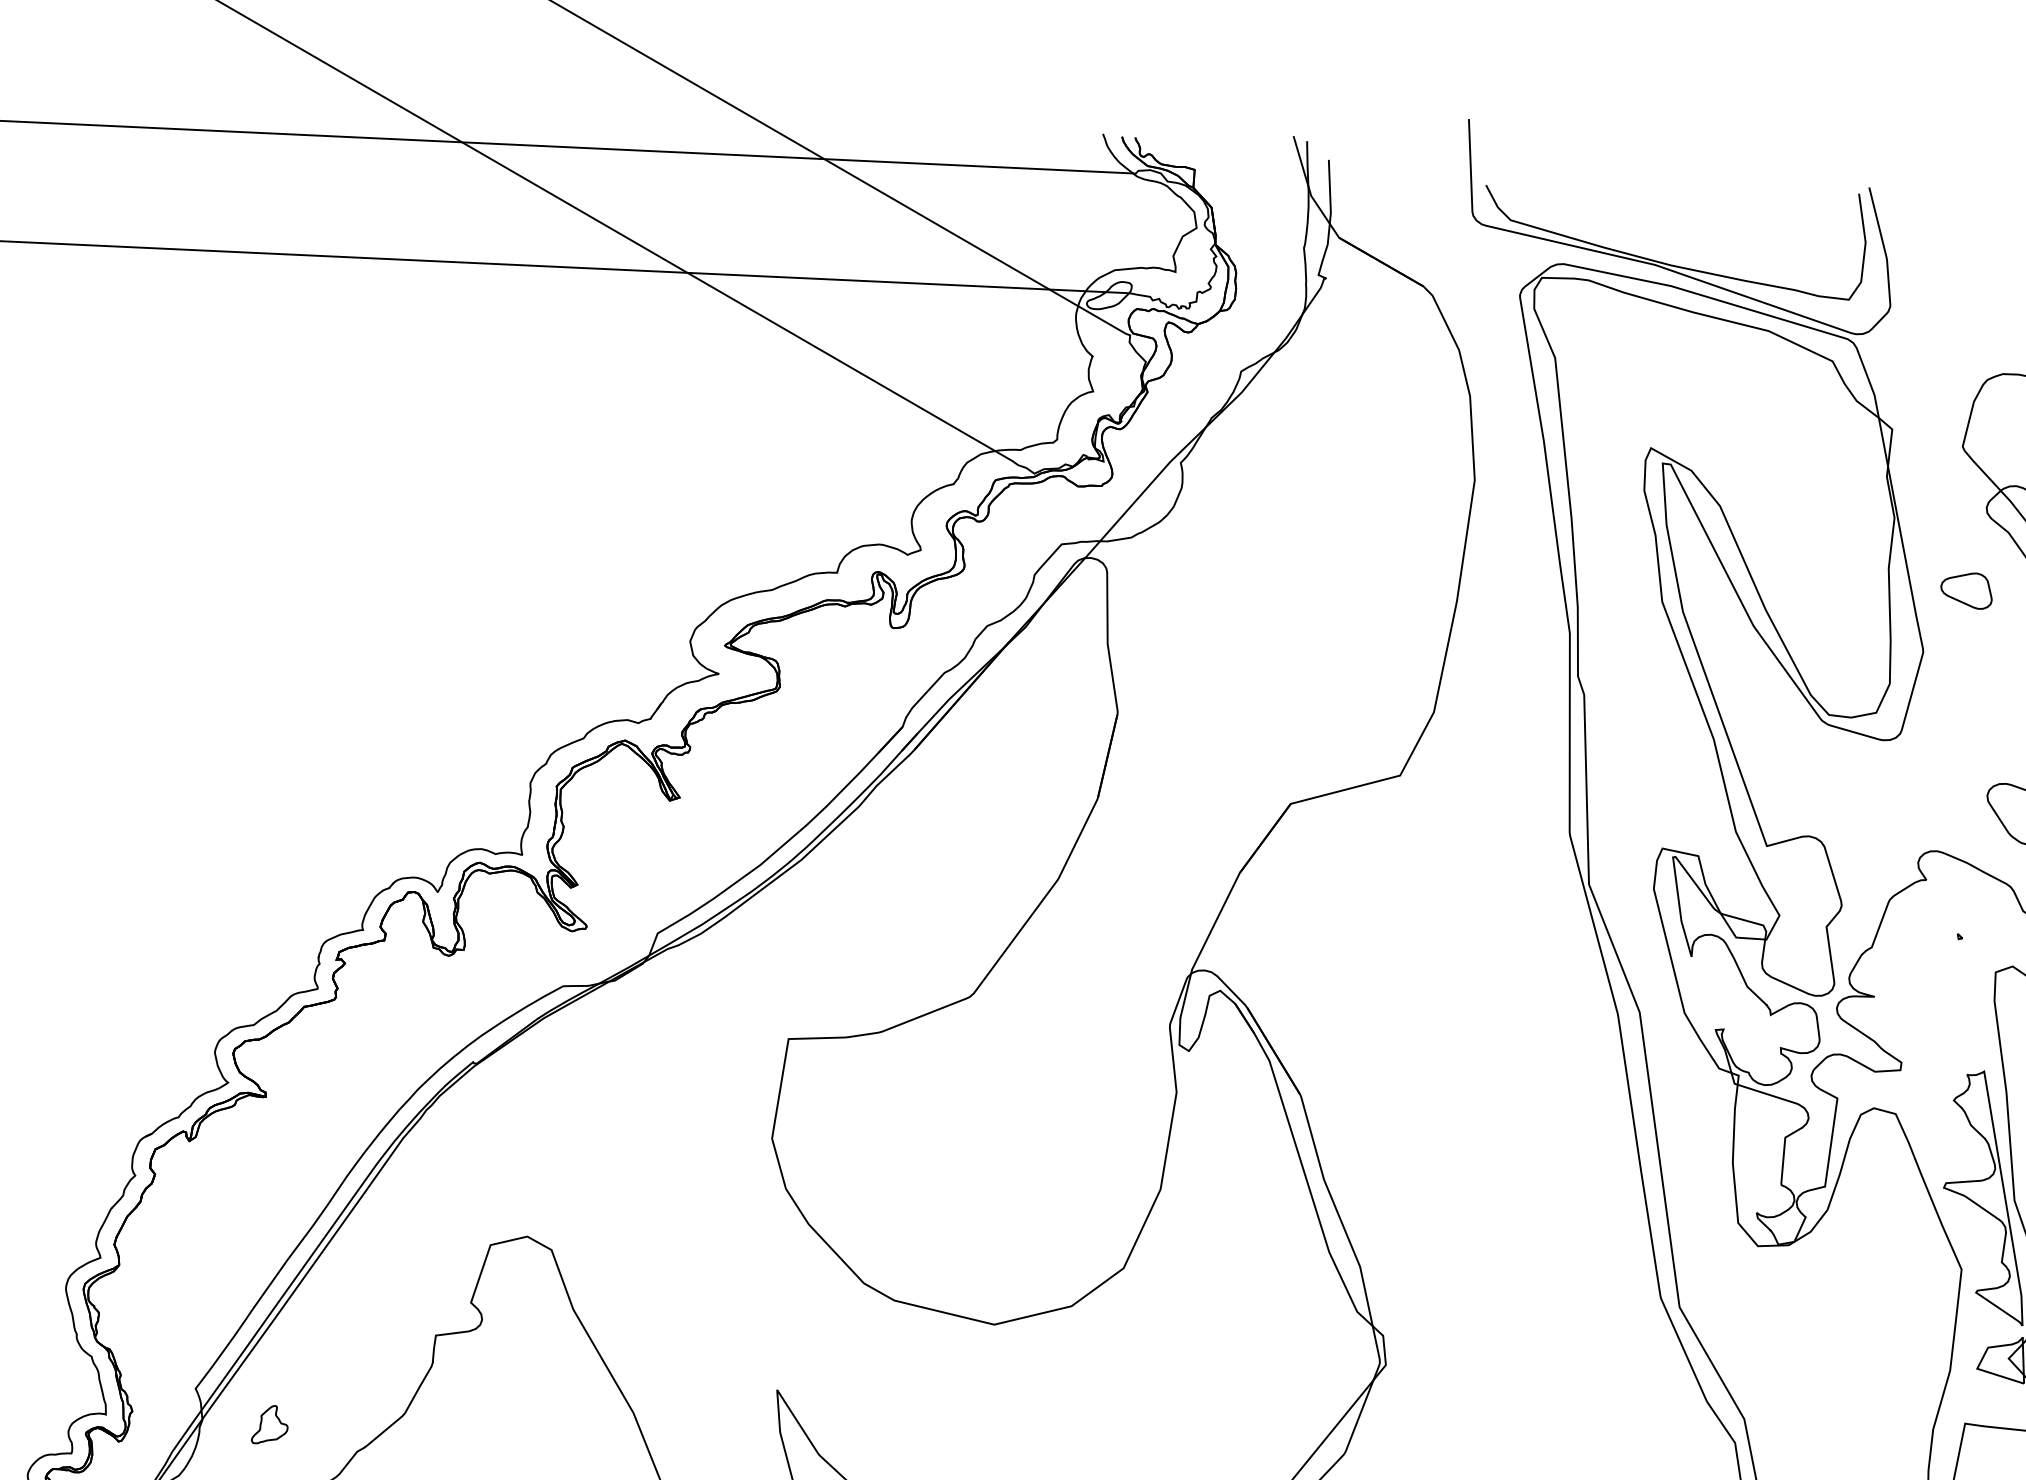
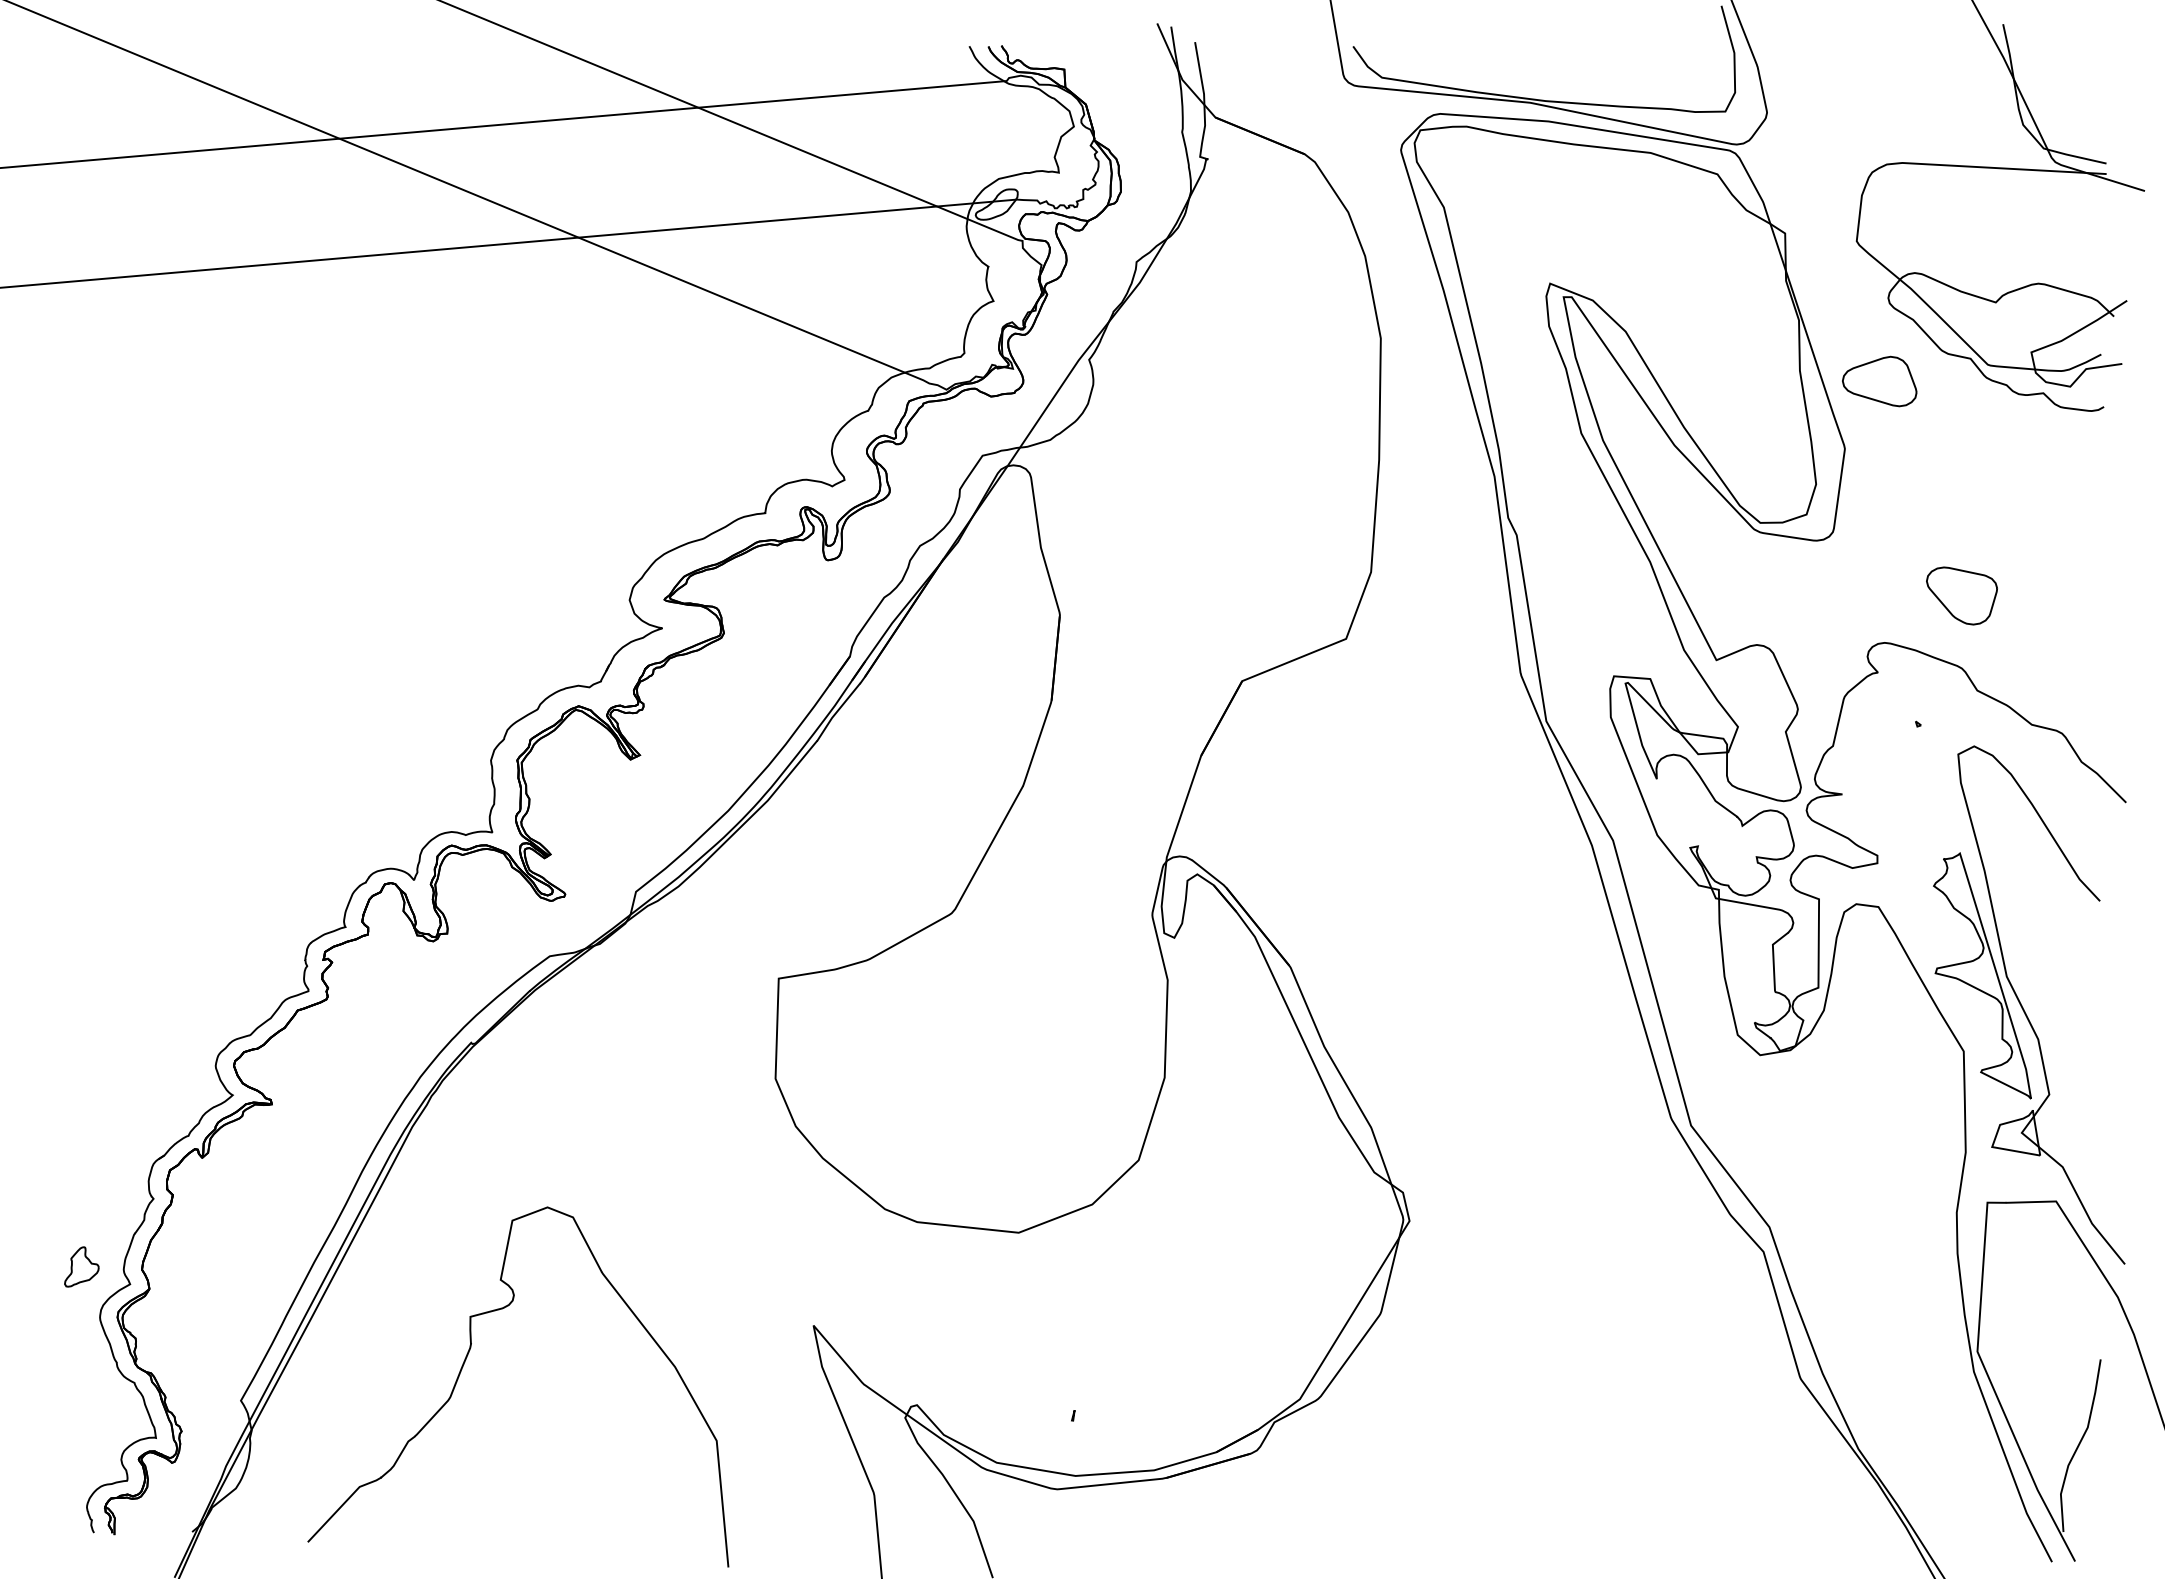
part: (1966, 589) -> (1879, 381), size x1.43
part: (270, 1424) -> (81, 1266), moved

